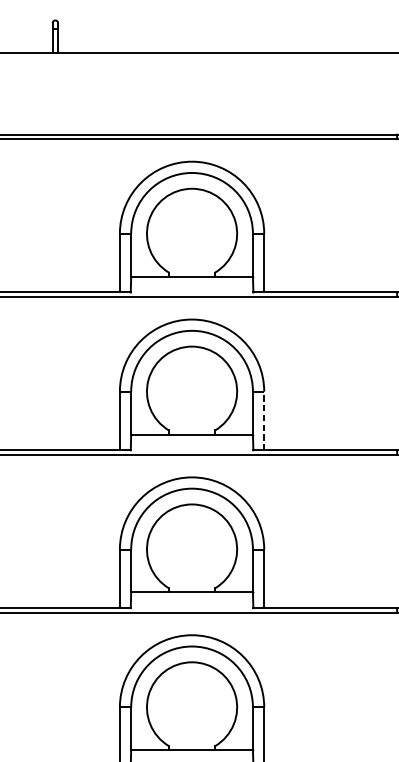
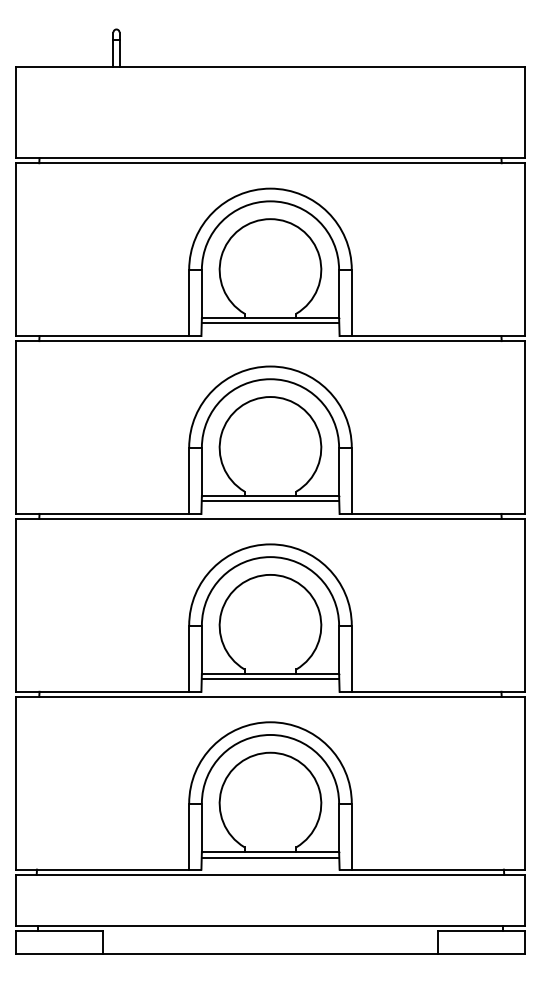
line: (192, 281) -> (270, 323), added
line: (263, 420) -> (351, 480), dashed -> solid
line: (192, 439) -> (270, 501), added
line: (192, 597) -> (270, 679), added
line: (192, 755) -> (270, 857), added

